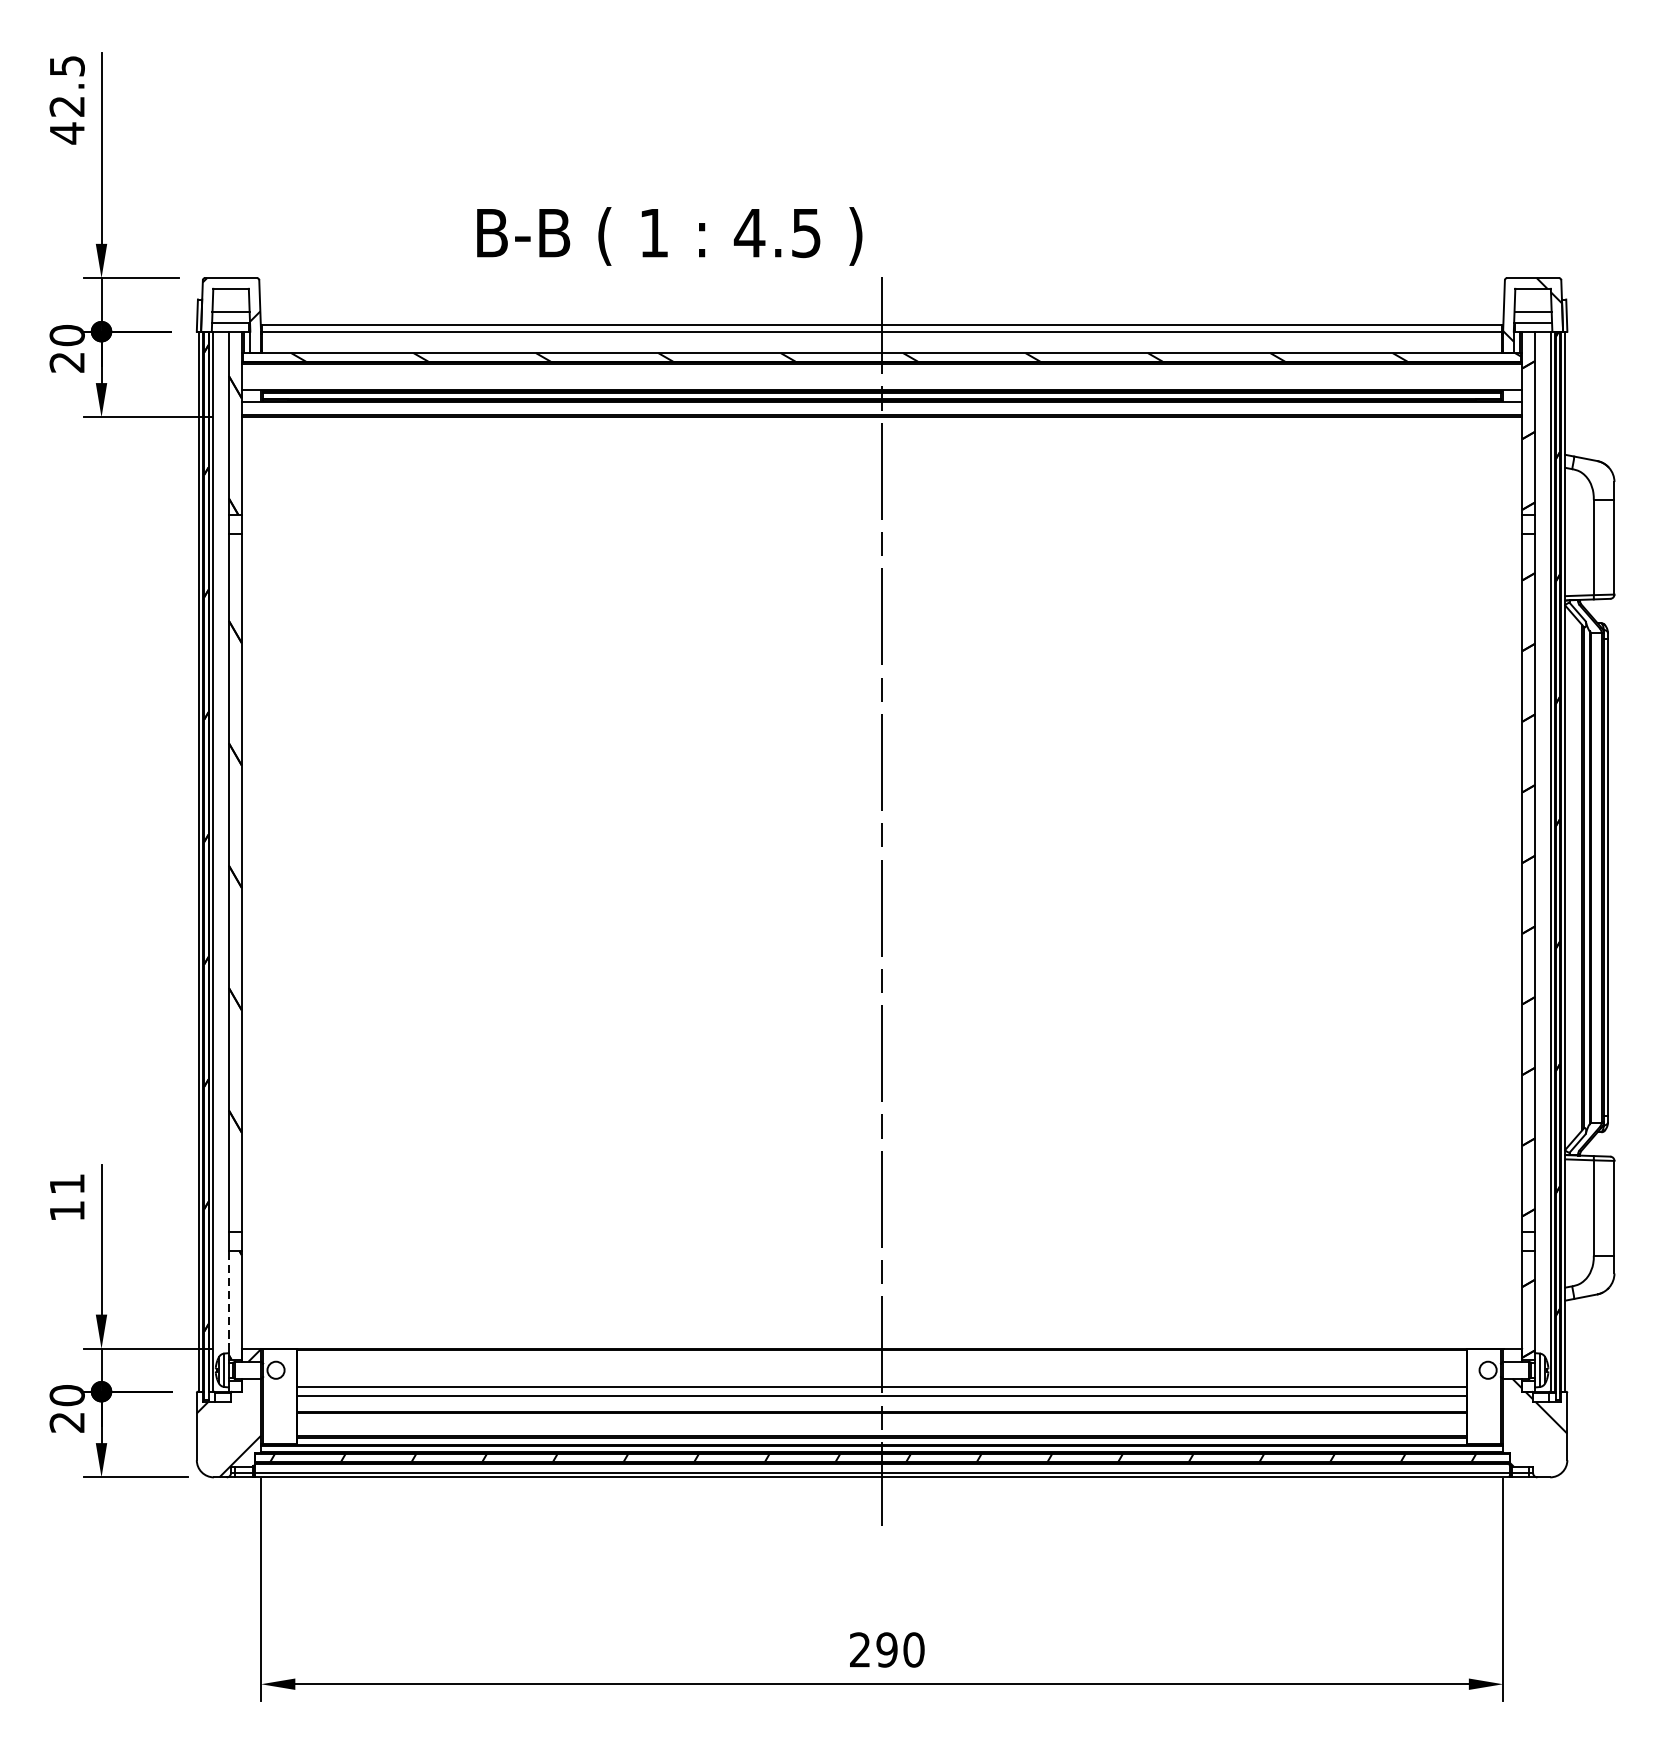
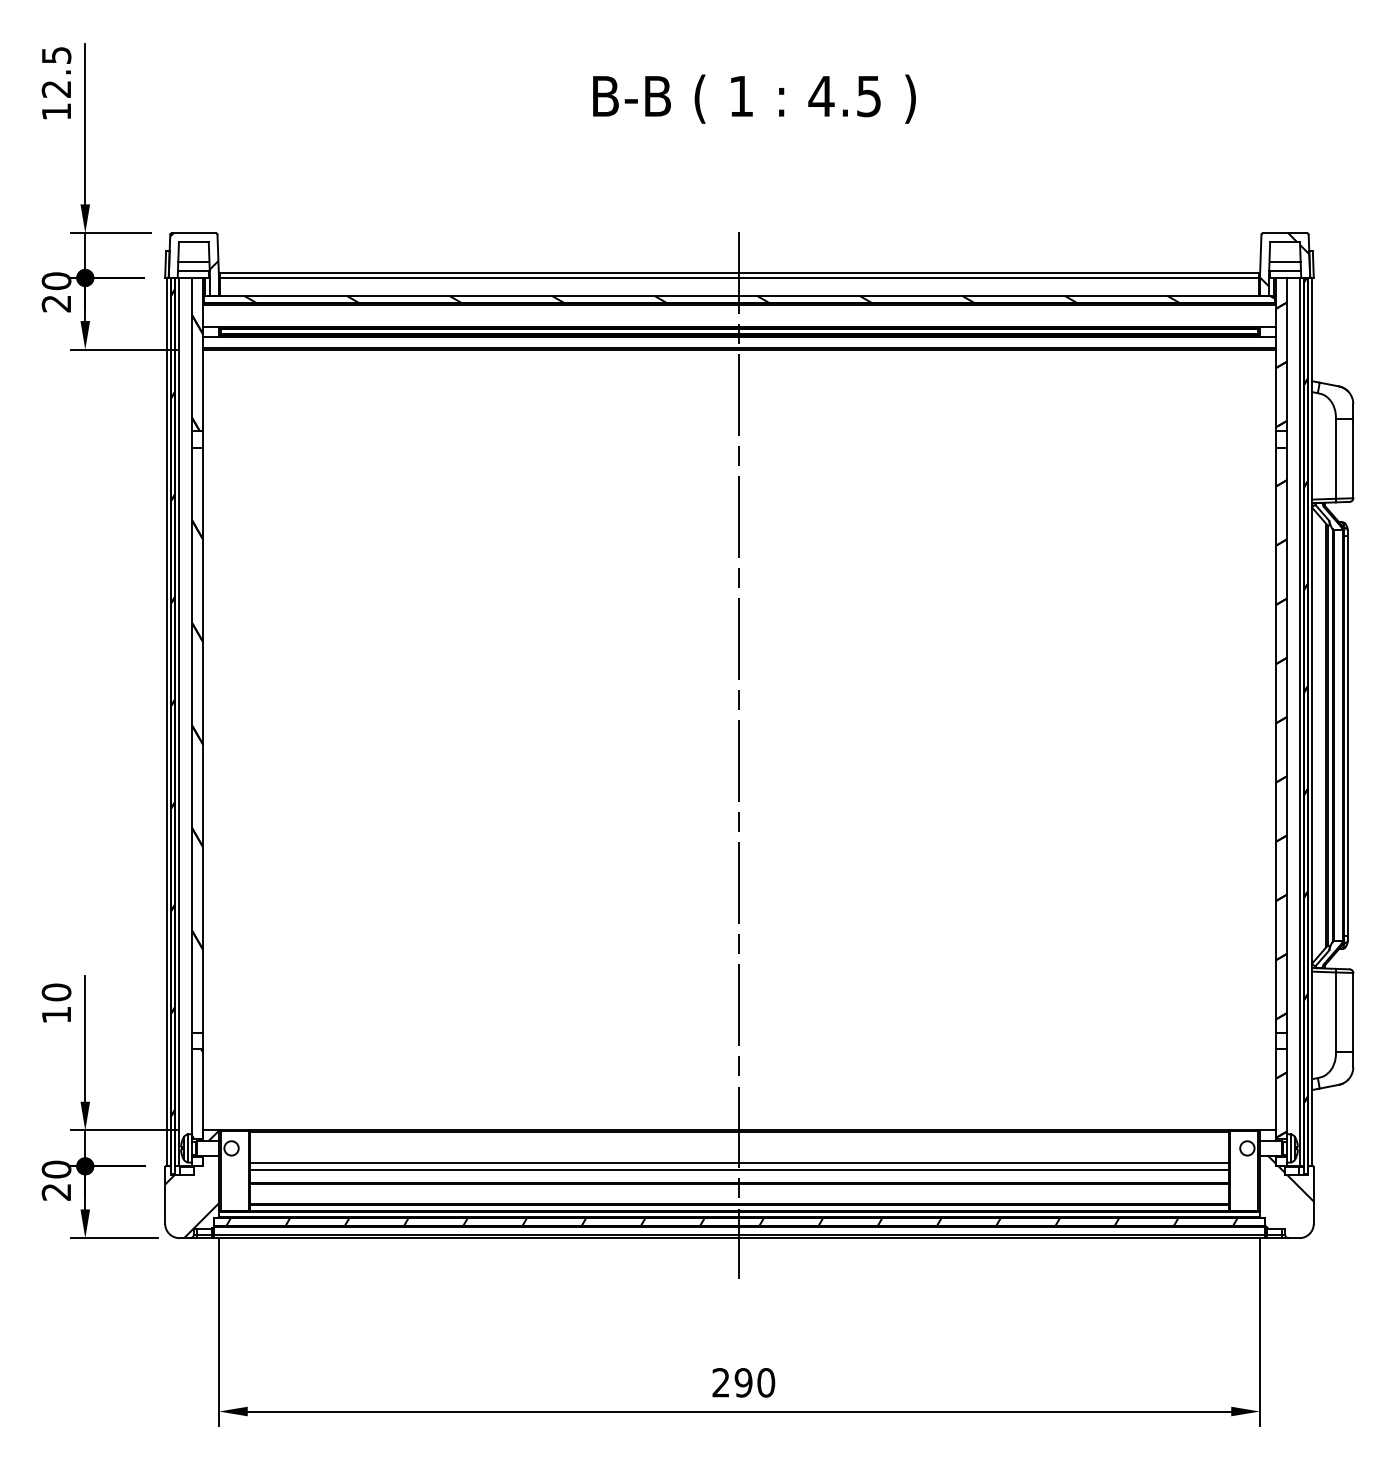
text: (67, 133) -> (56, 111), 42.5 -> 12.5
text: (669, 235) -> (754, 98), moved
text: (67, 1184) -> (56, 992), 11 -> 10
line: (229, 1302) -> (192, 1091), dashed -> solid

